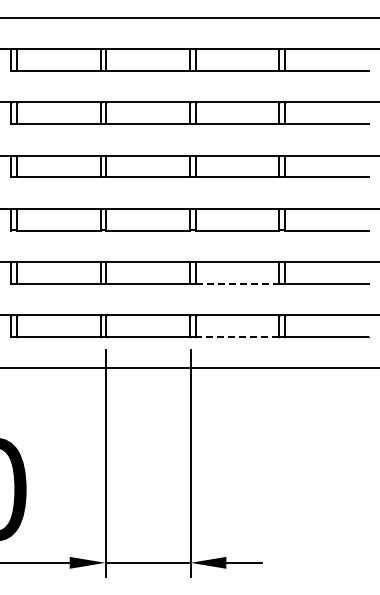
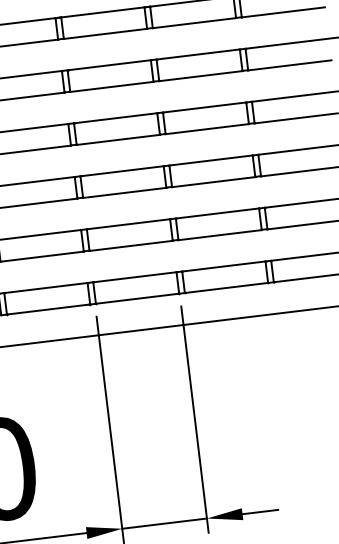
line: (237, 283) -> (220, 234), dashed -> solid
line: (237, 336) -> (226, 287), dashed -> solid

